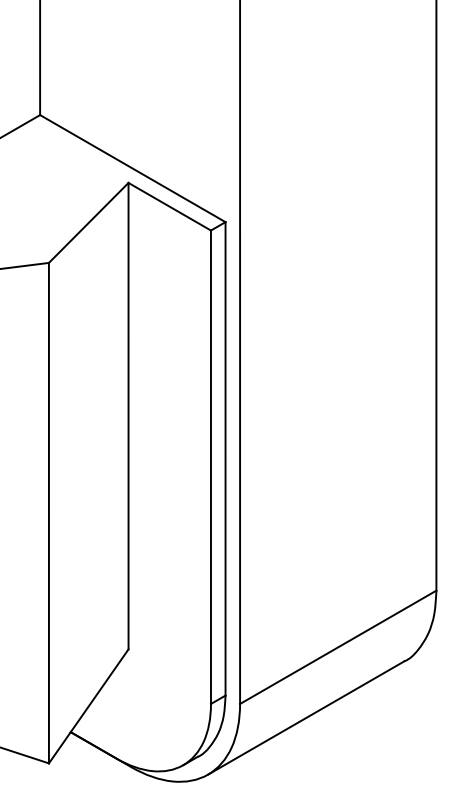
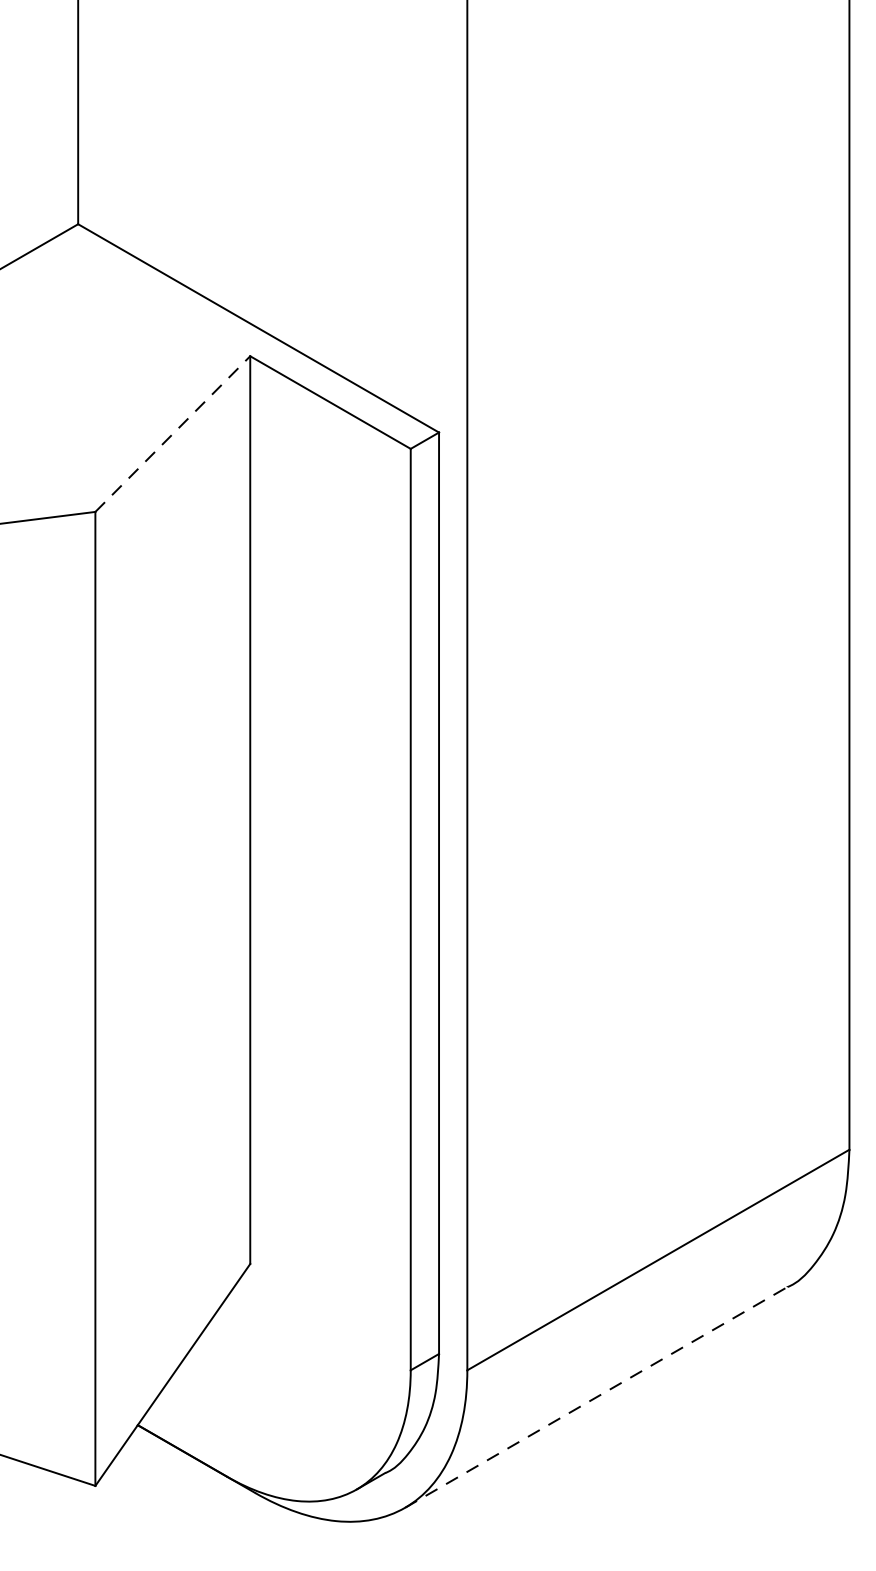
line: (89, 222) -> (174, 433), solid -> dashed
line: (306, 717) -> (596, 1396), solid -> dashed

